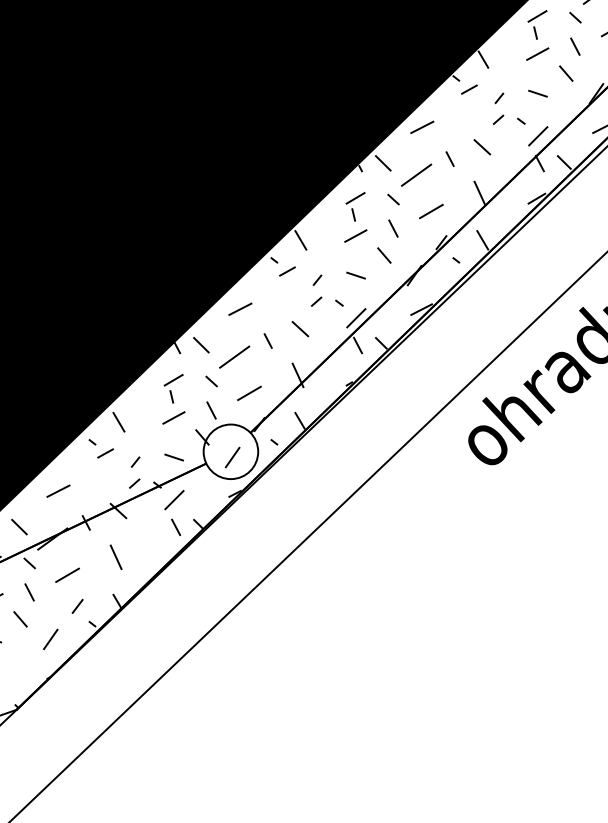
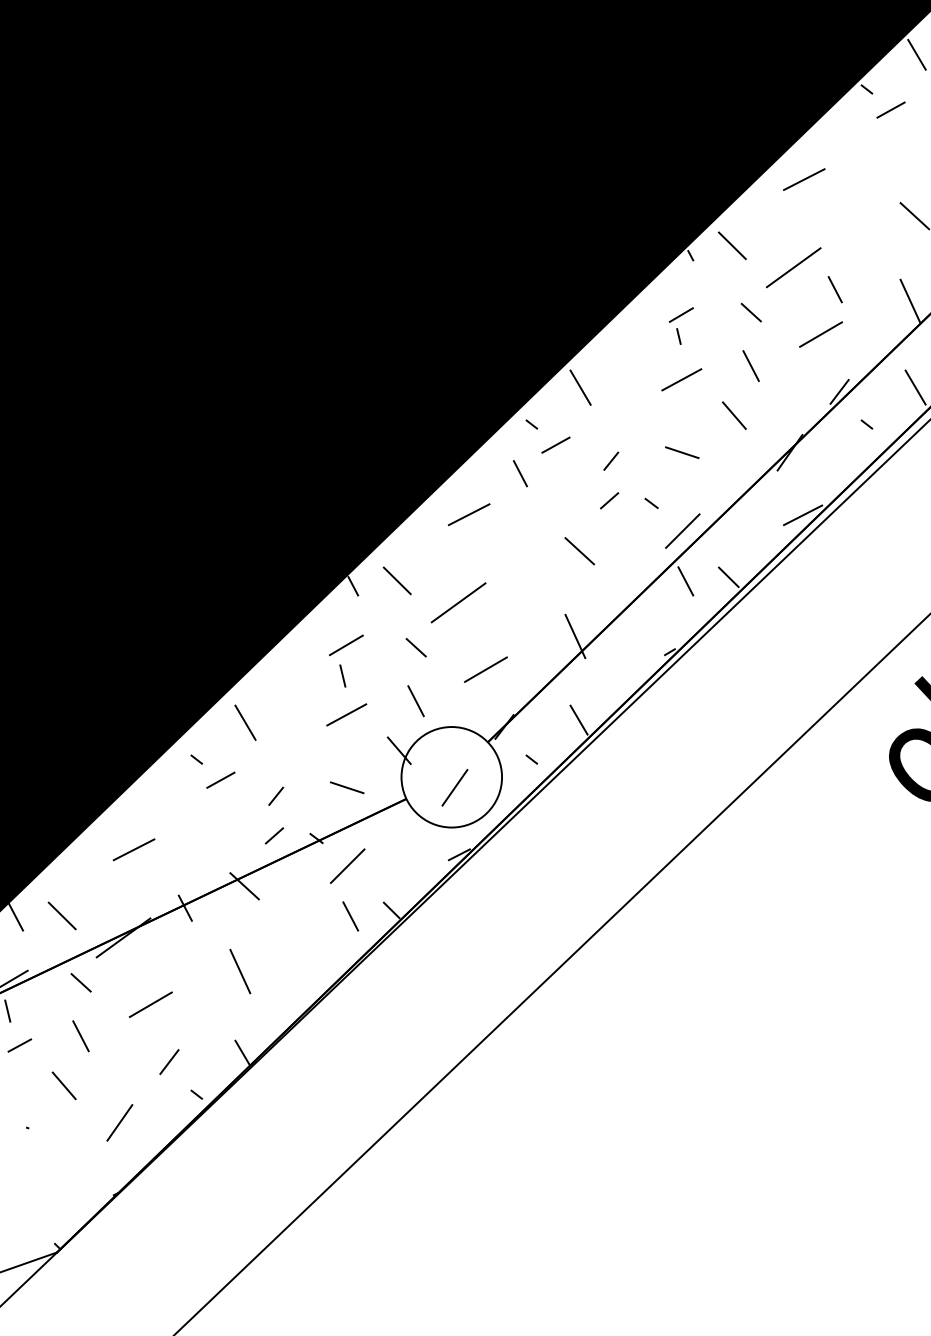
line: (449, 158) -> (834, 288), moved
part: (355, 206) -> (681, 325), size x0.7
line: (267, 340) -> (519, 472), moved

